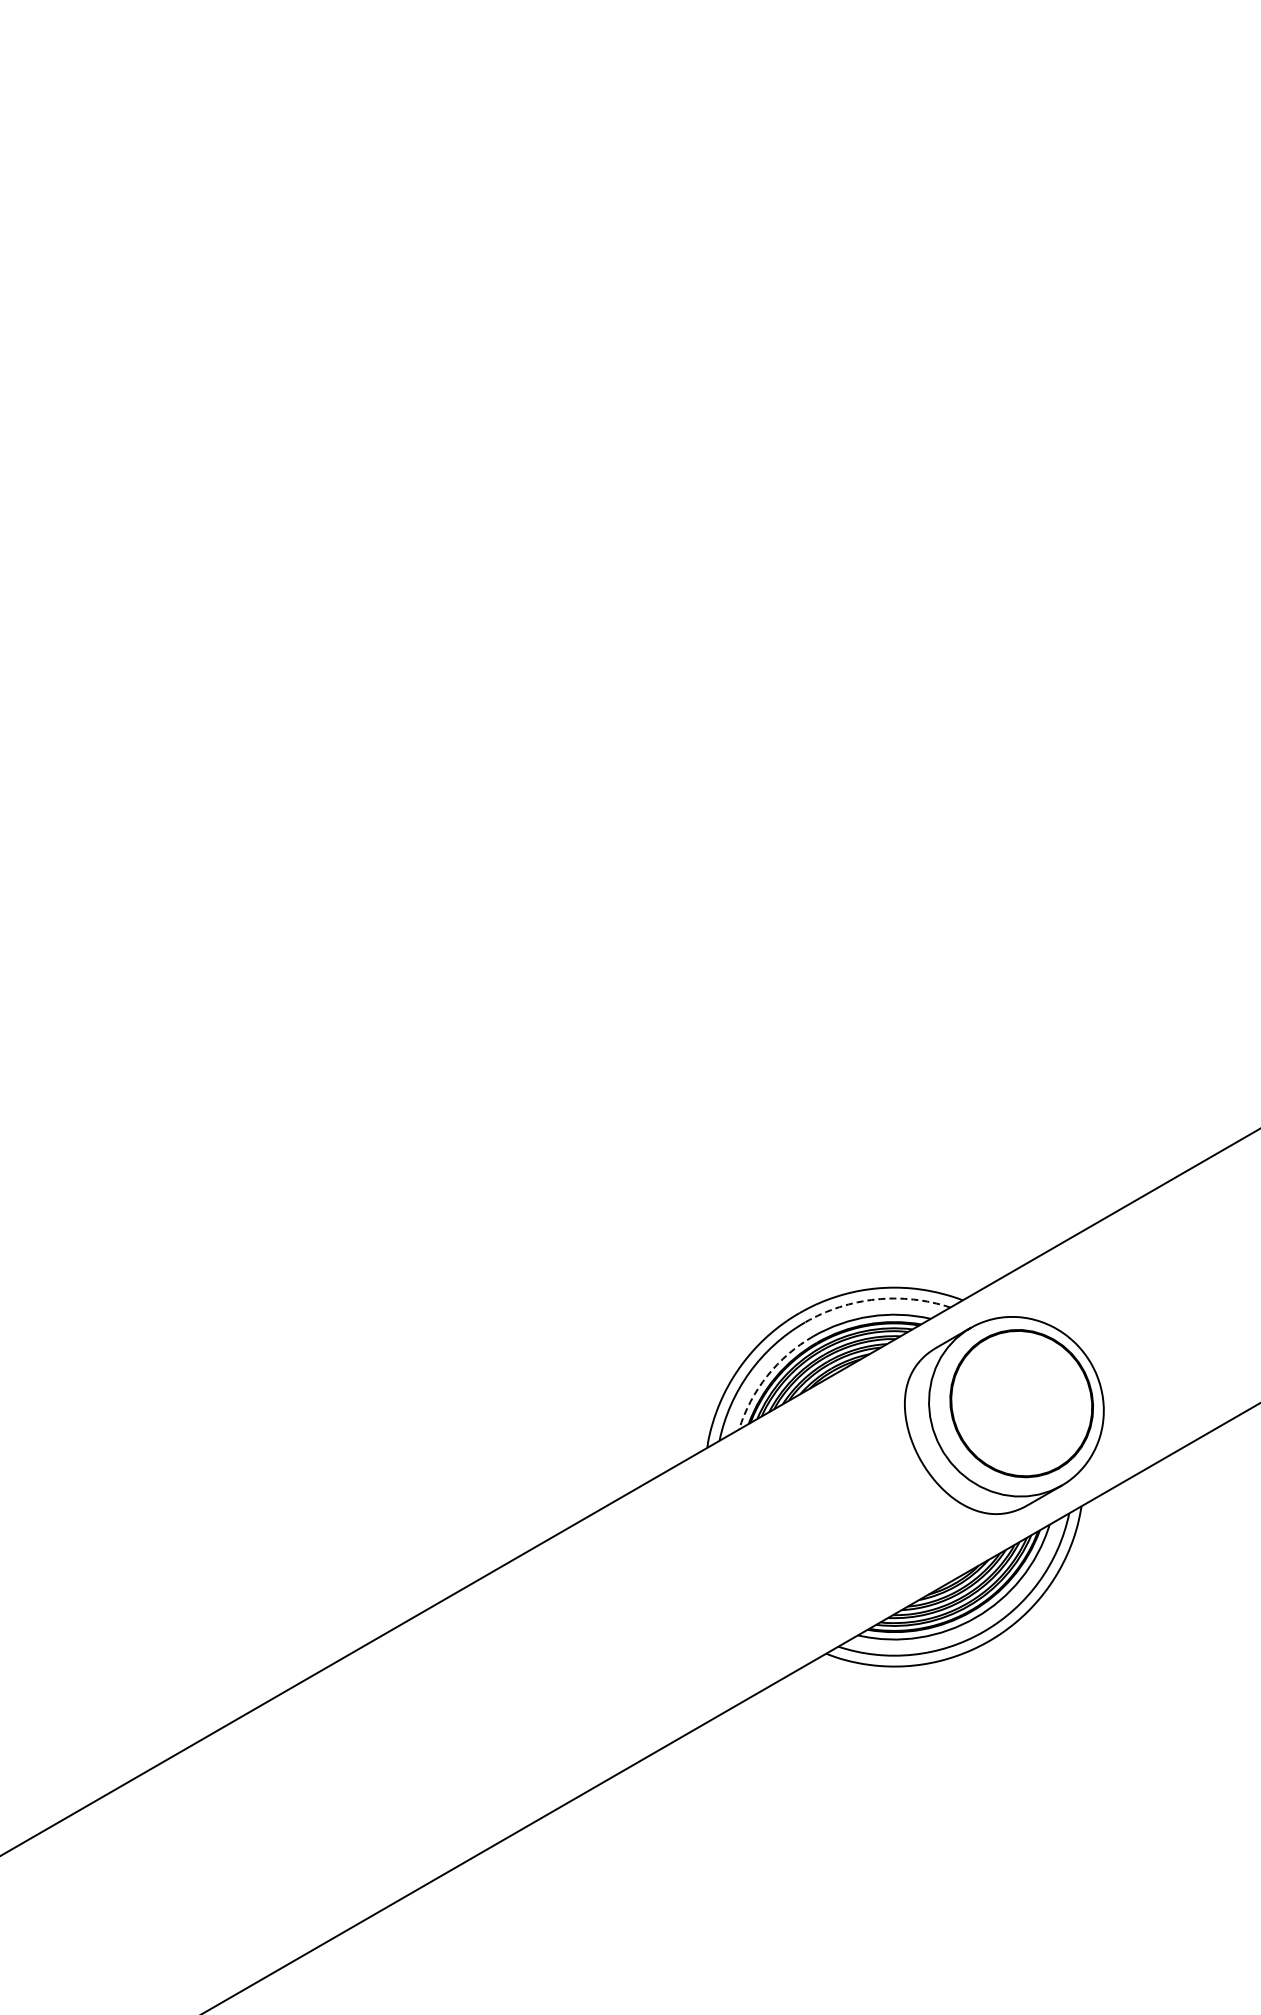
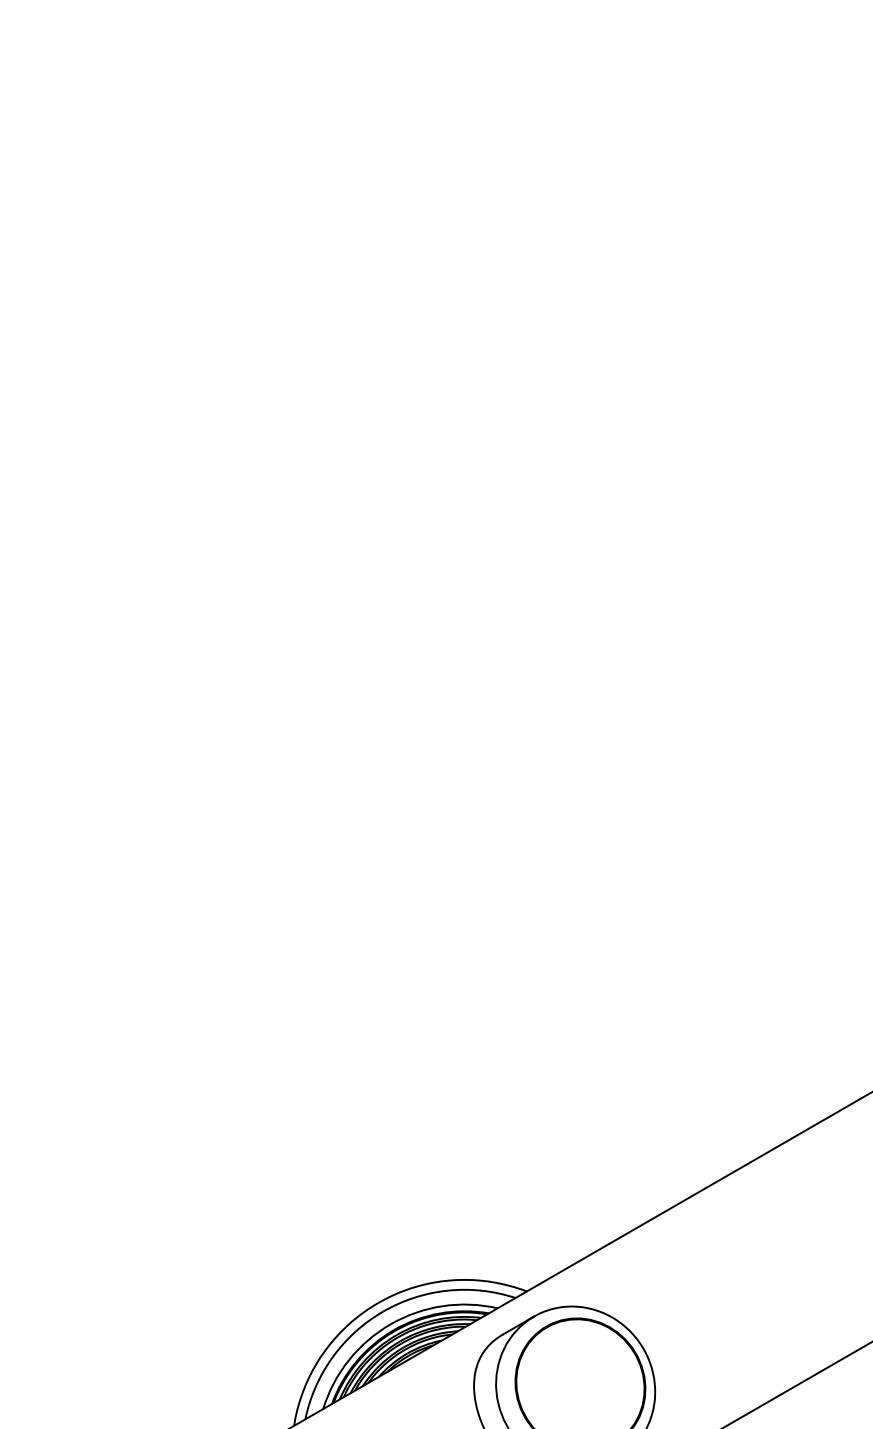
arc: (876, 1299) -> (448, 1290), dashed -> solid
arc: (767, 1375) -> (349, 1359), dashed -> solid

